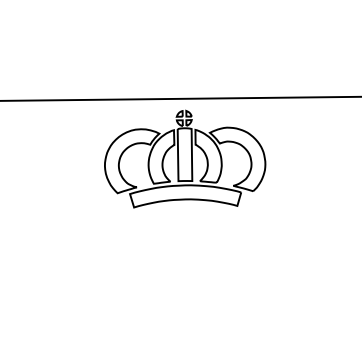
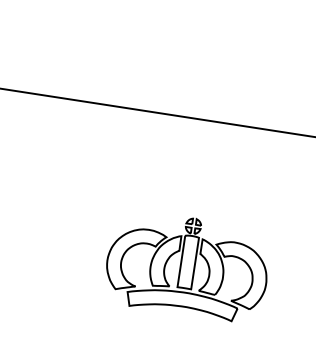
part: (185, 158) -> (188, 265), moved

